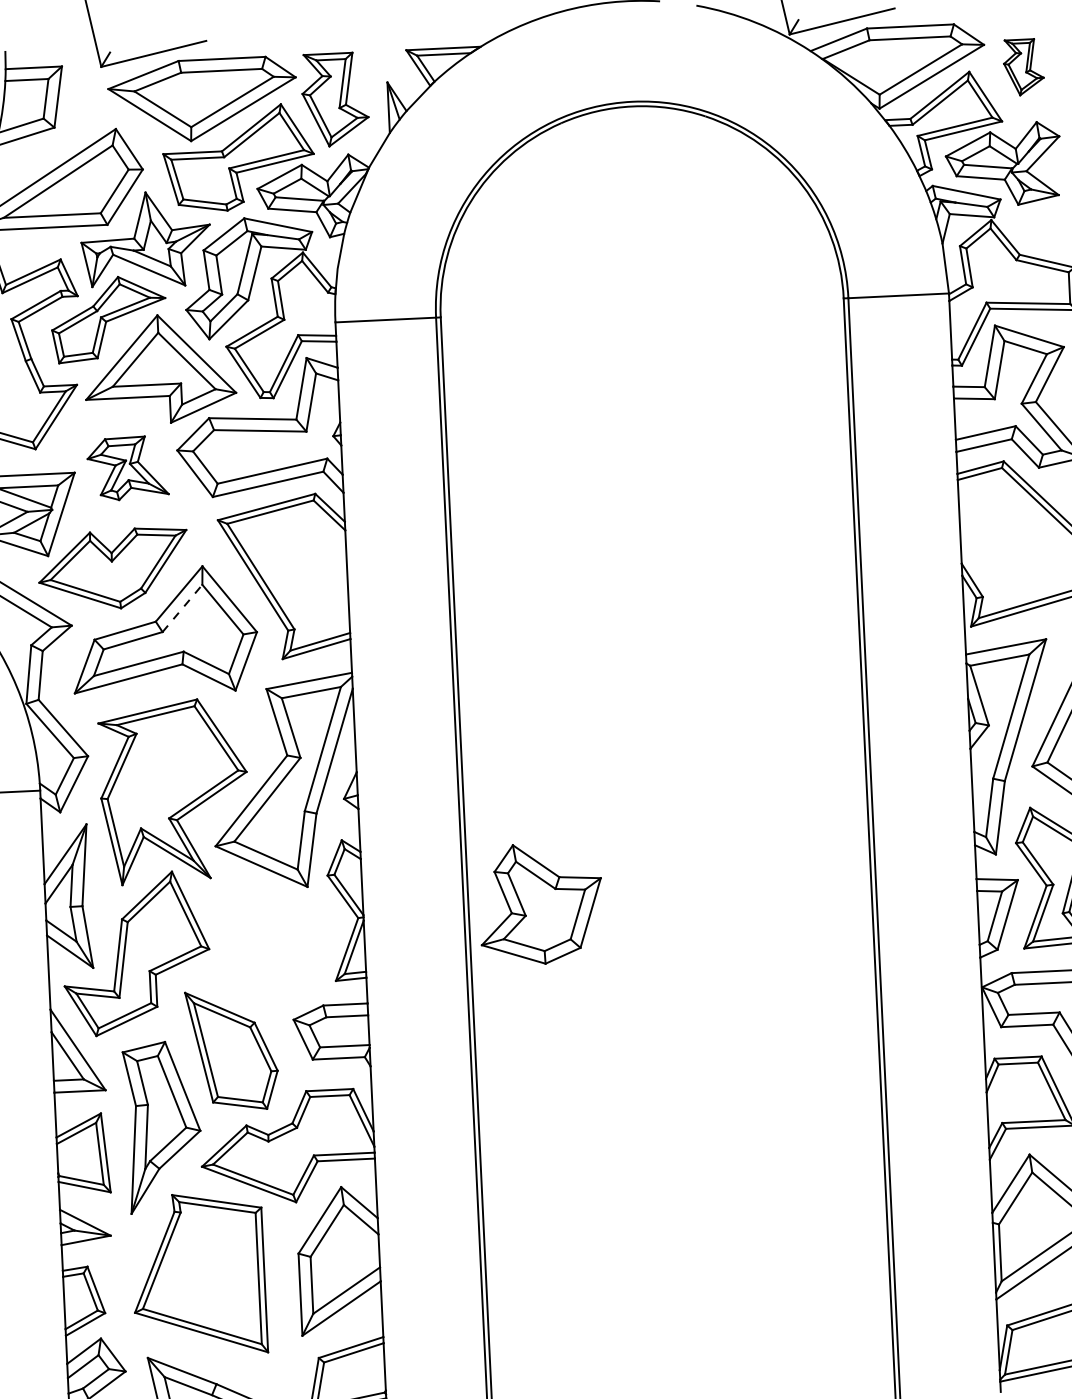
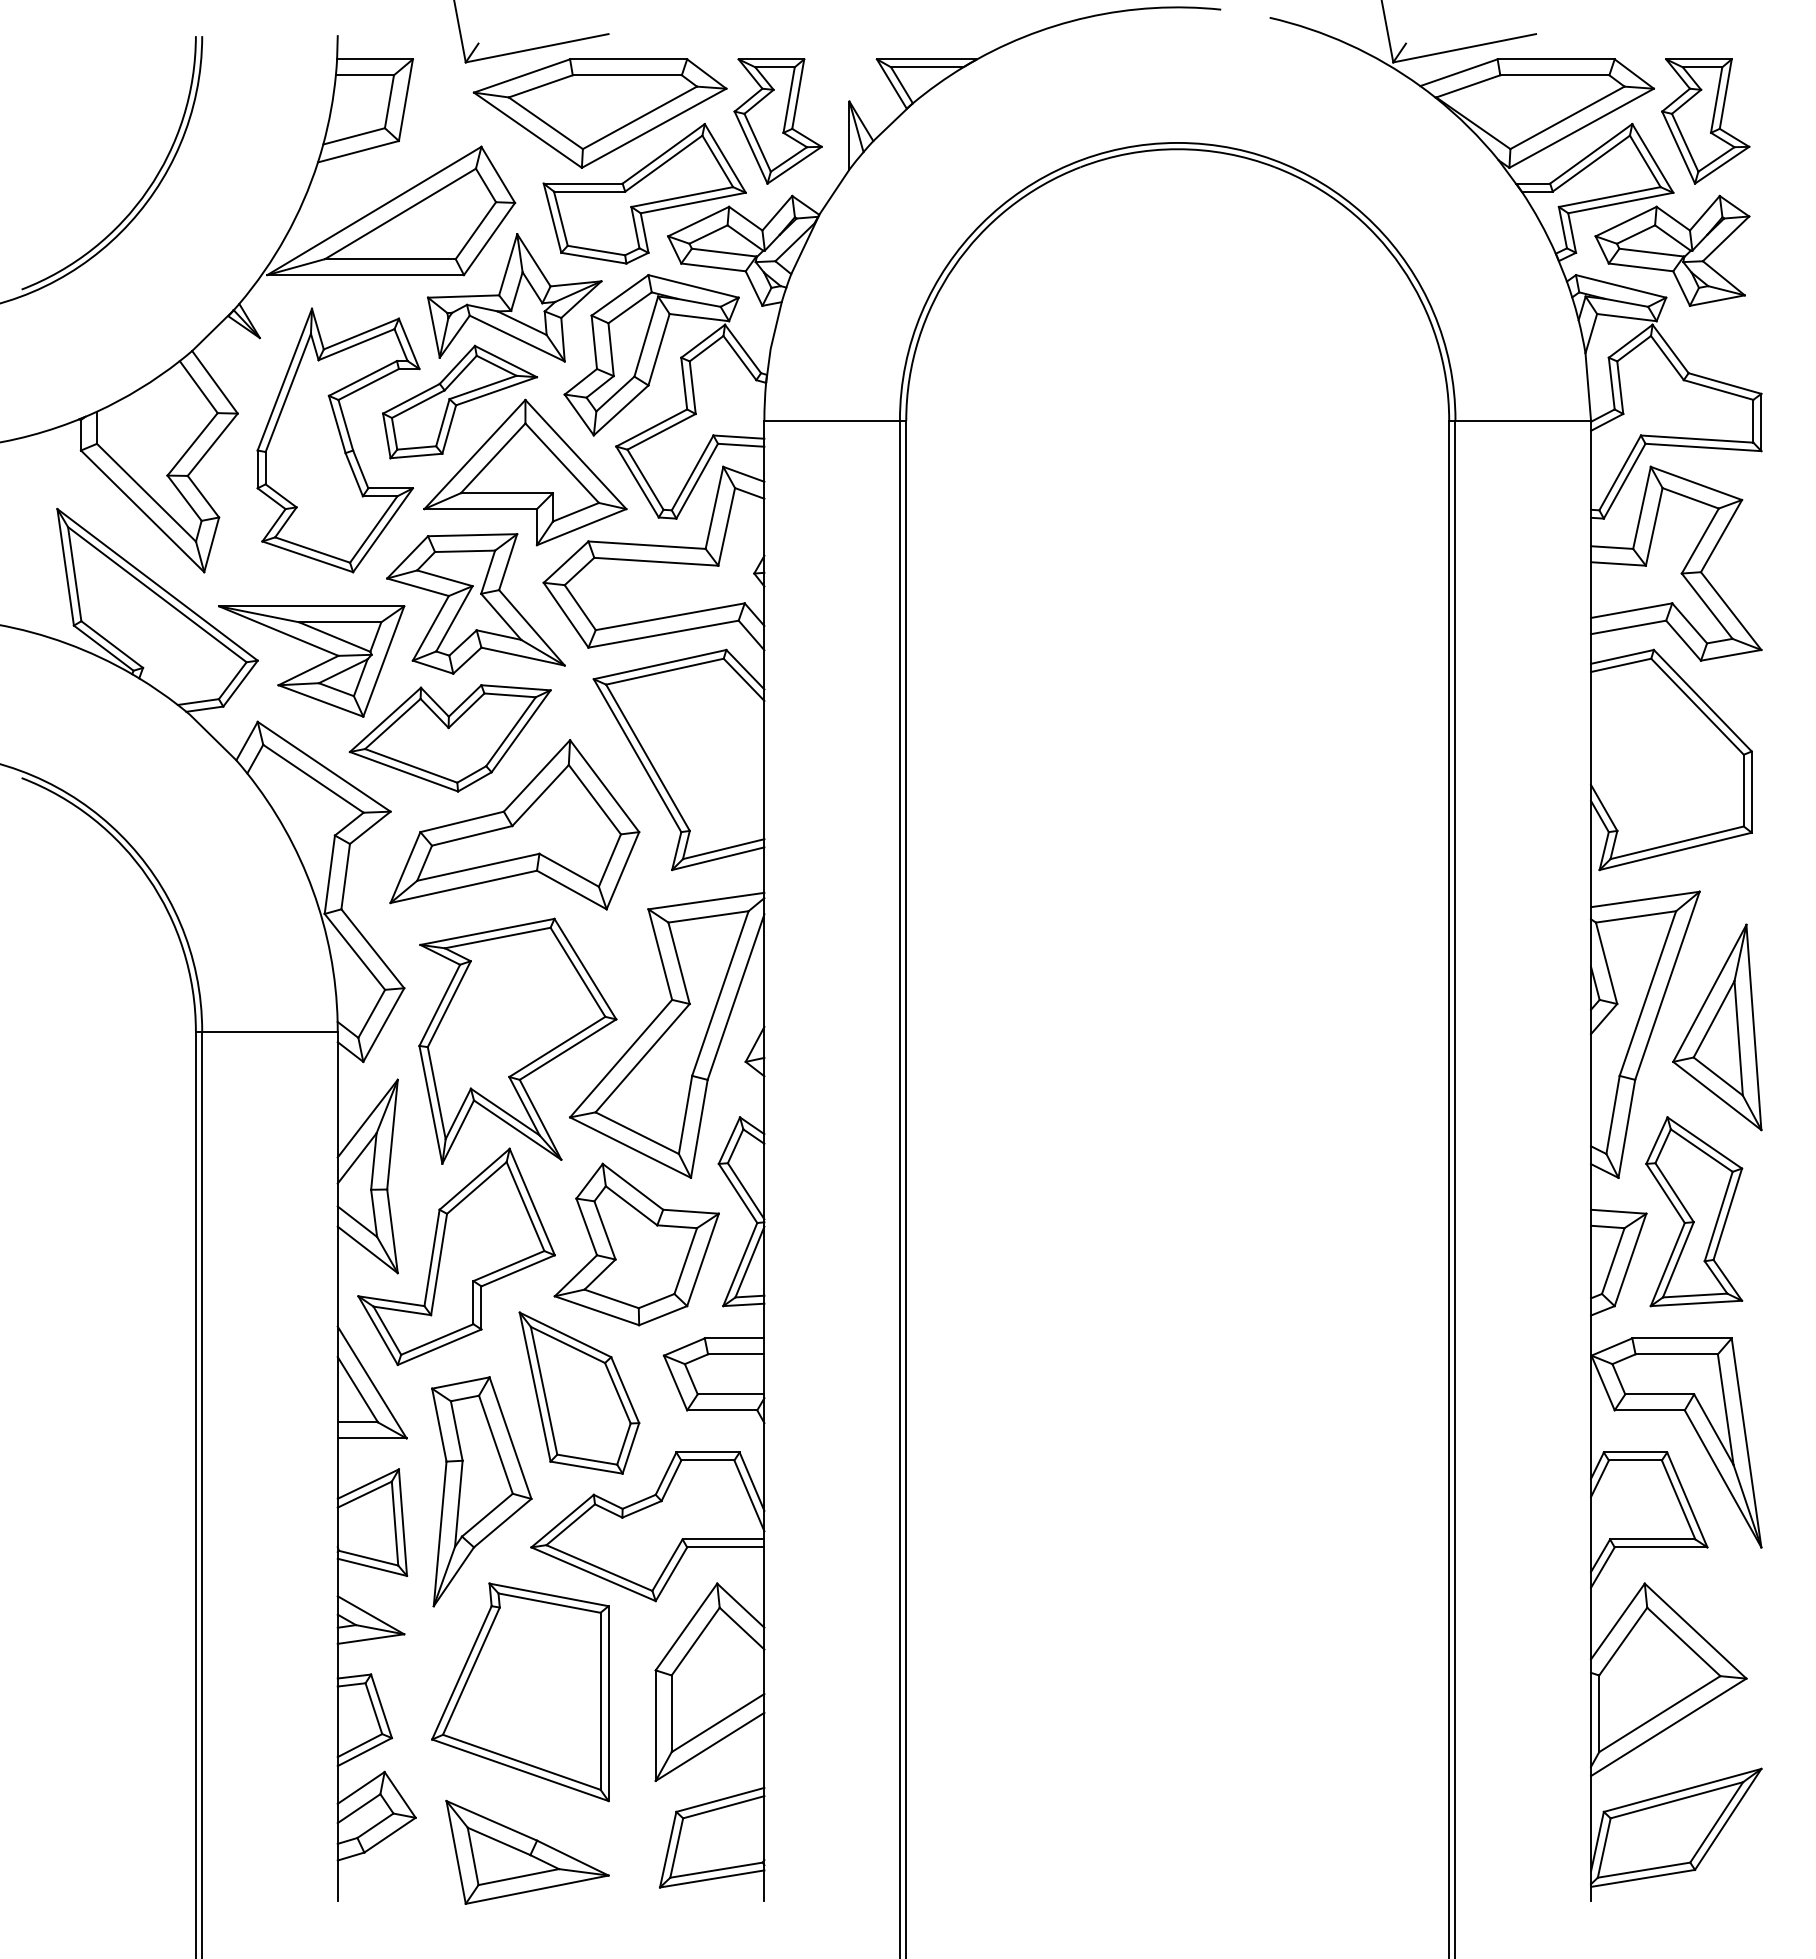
part: (1023, 67) -> (1705, 121), size x1.67
part: (127, 468) -> (475, 603), size x1.67
line: (182, 608) -> (540, 795), dashed -> solid
part: (540, 903) -> (636, 1244), moved

